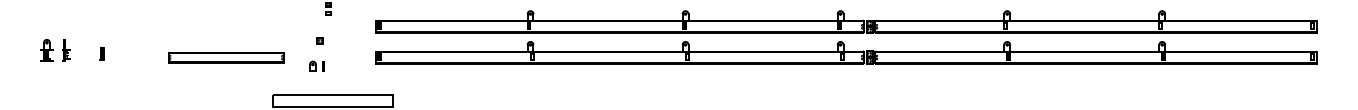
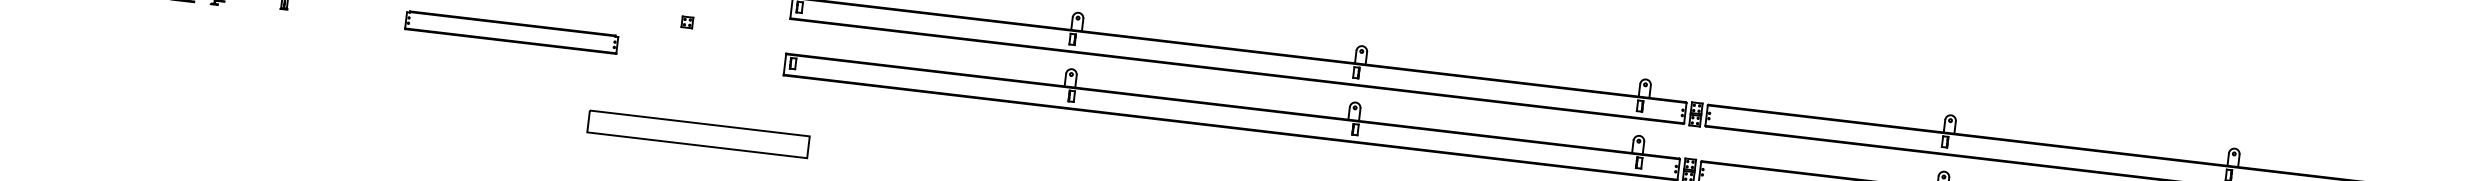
part: (316, 65) -> (675, 66), removed

